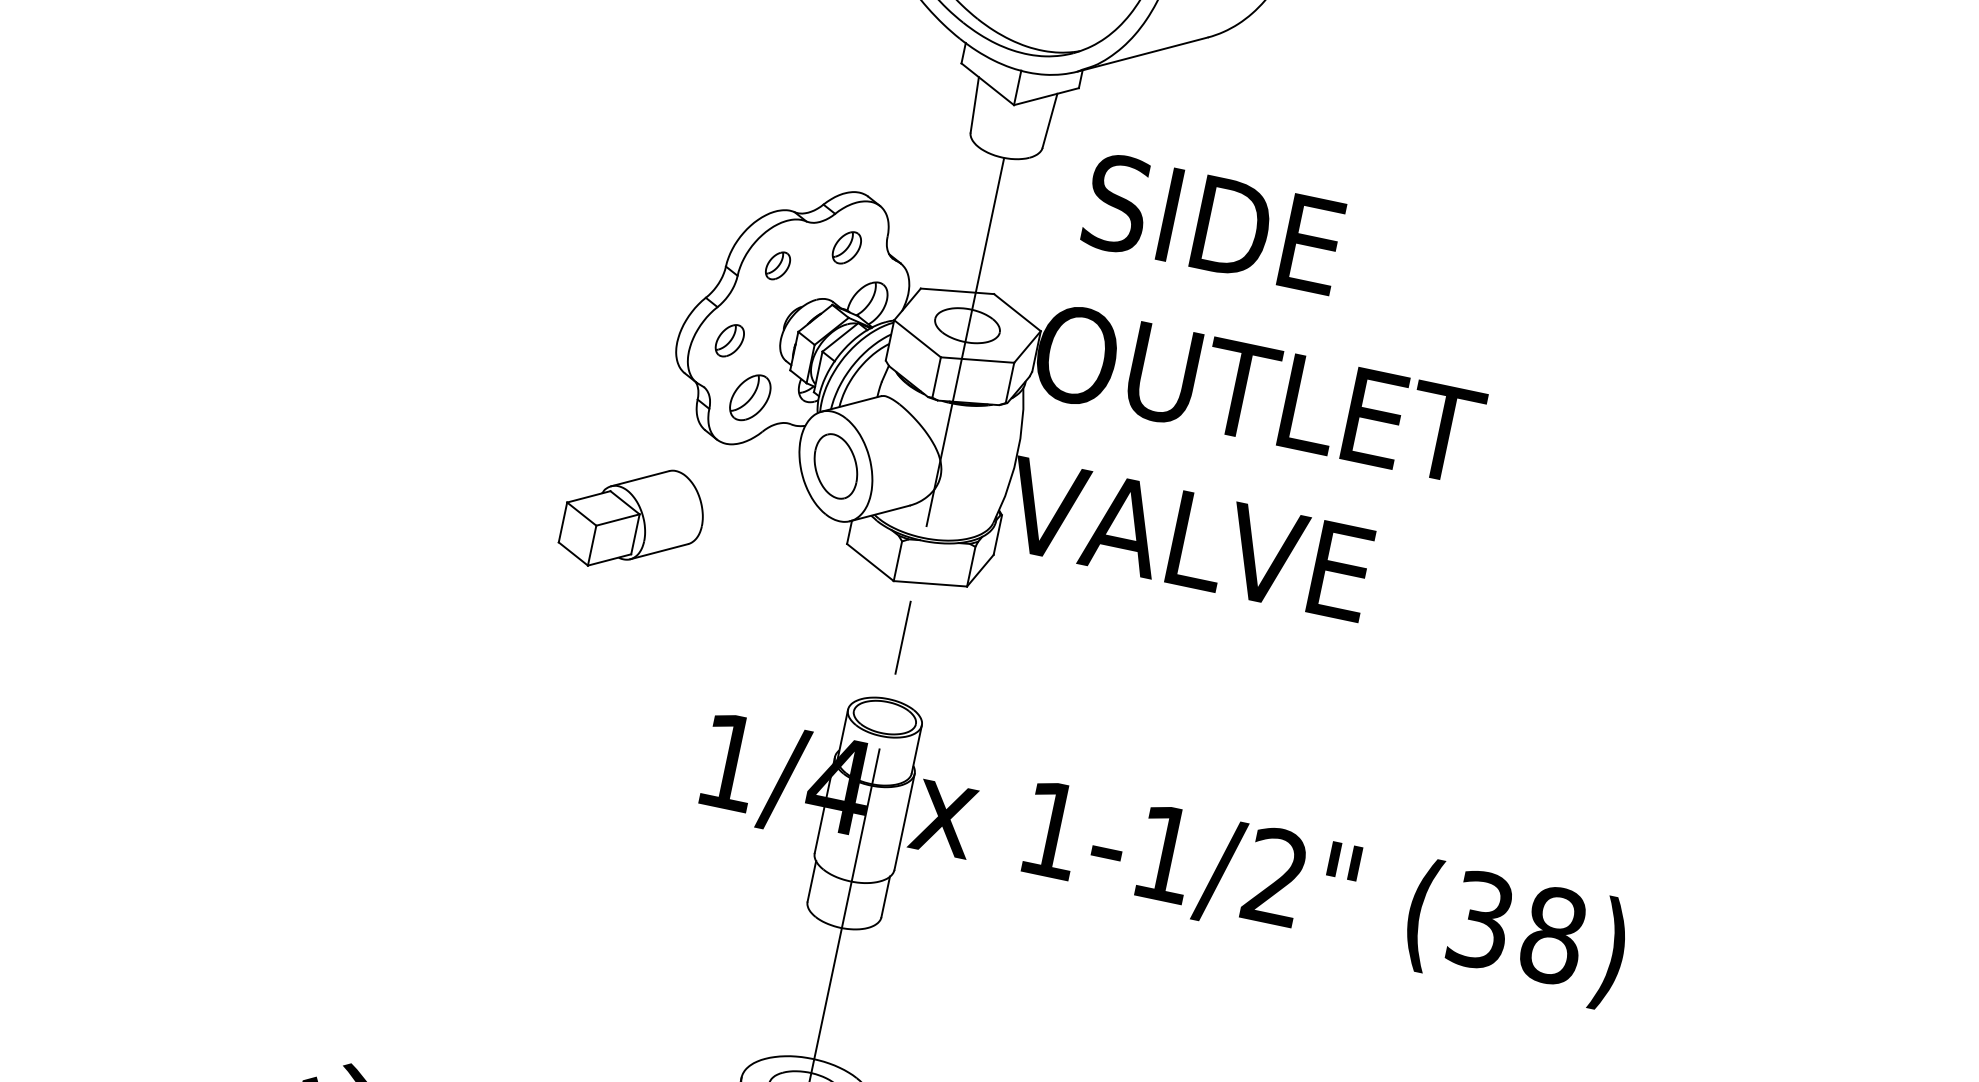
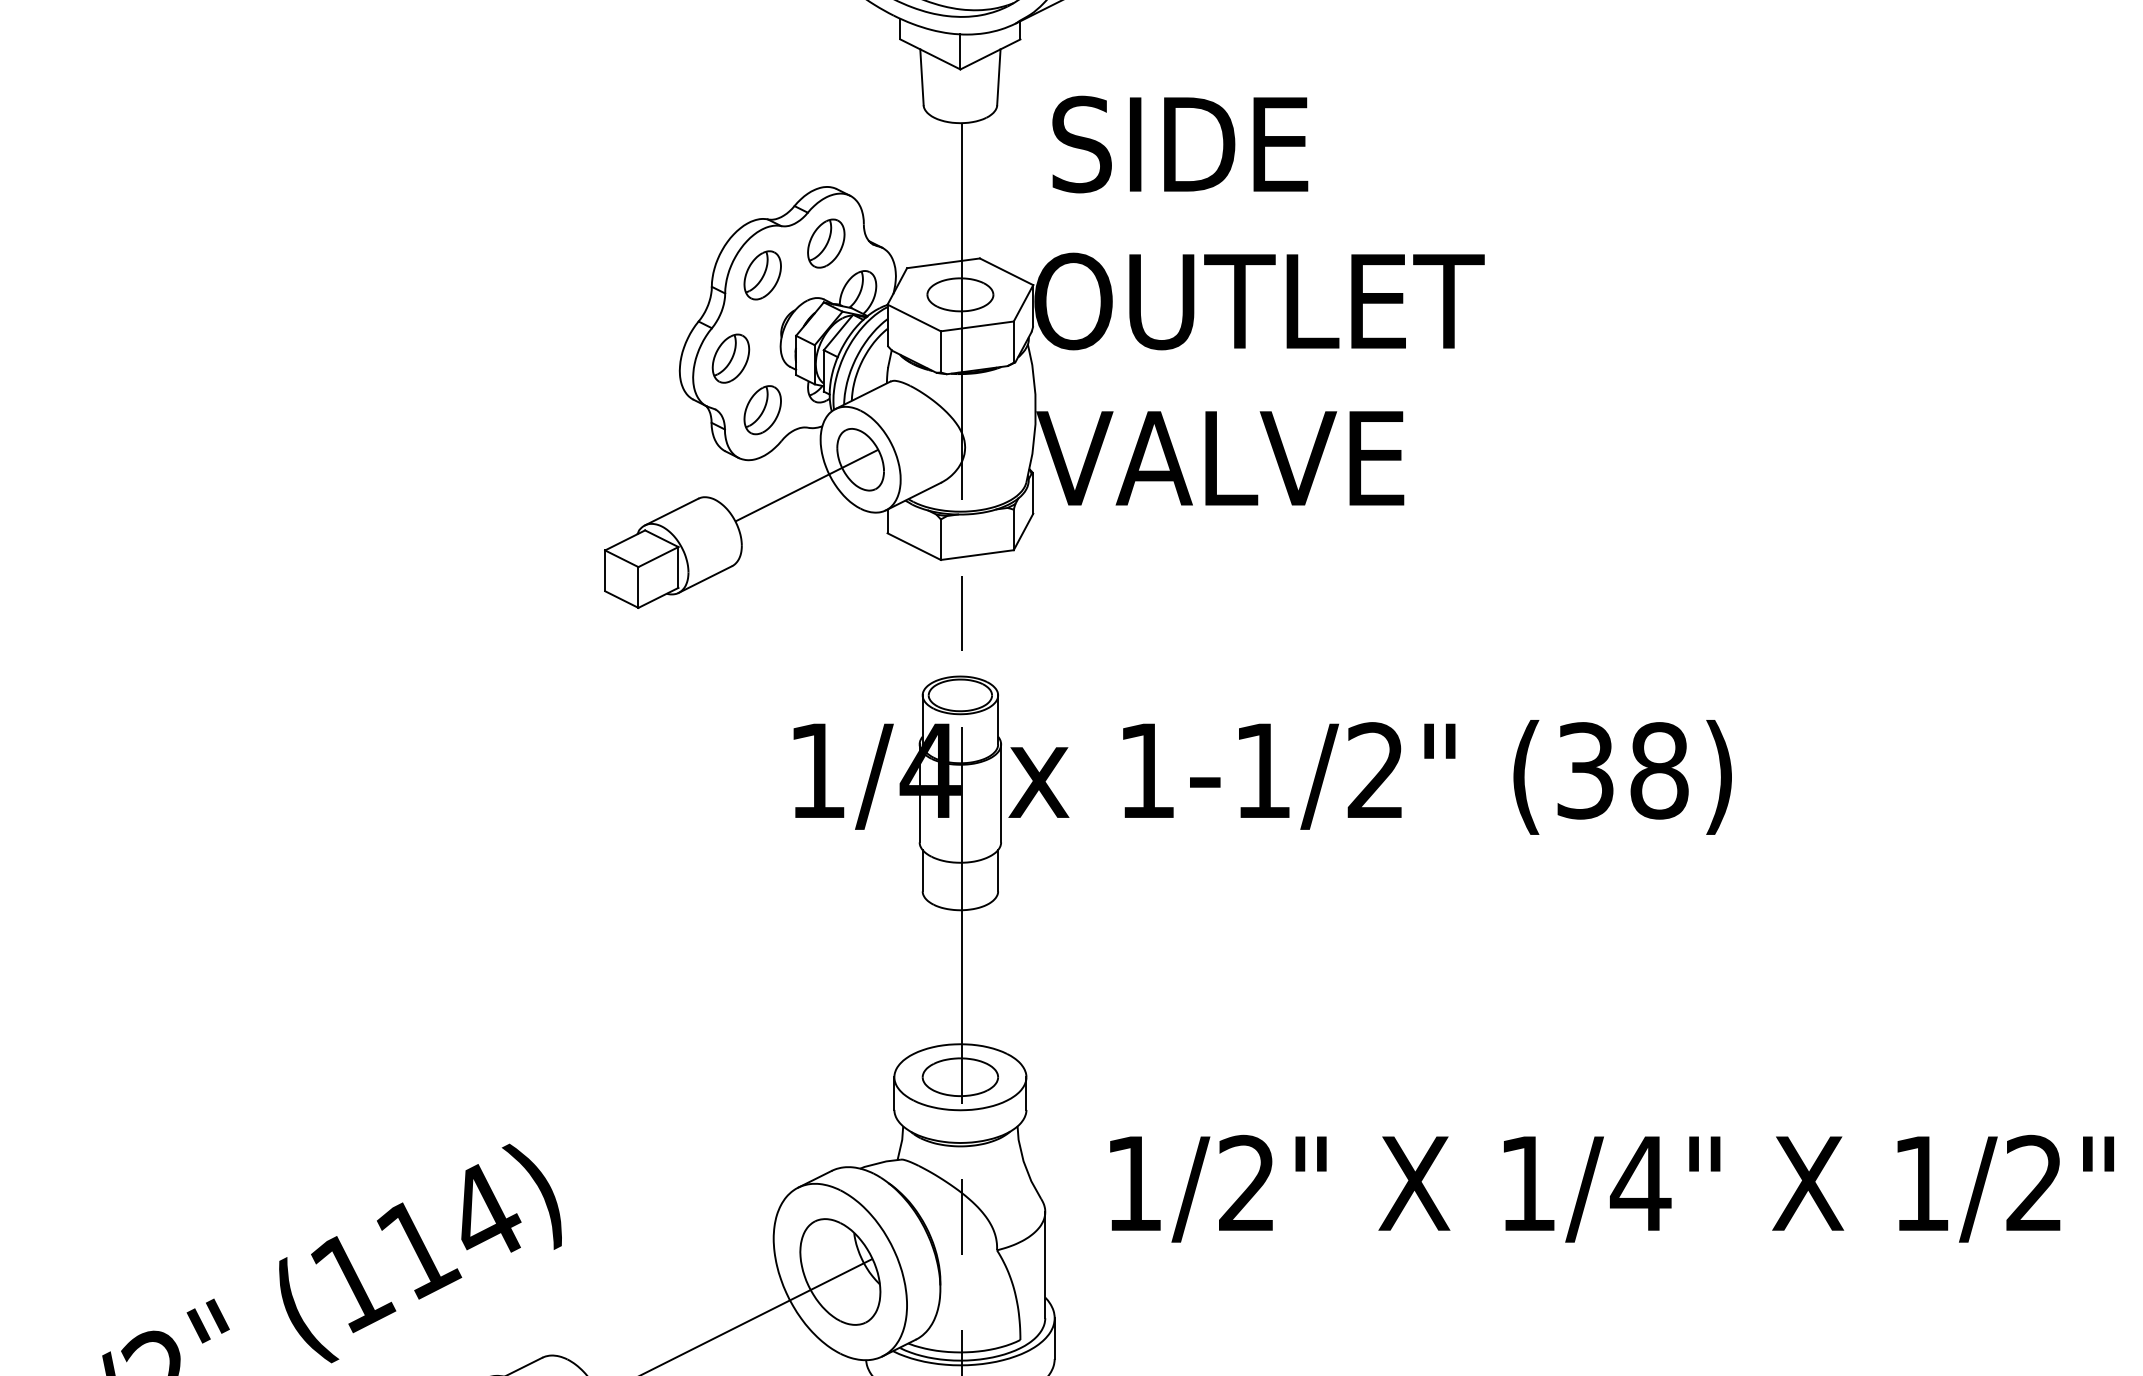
part: (847, 247) -> (826, 243), size x1.43
part: (777, 265) -> (762, 275), size x1.67
part: (729, 340) -> (730, 358), size x1.43
line: (777, 480) -> (806, 485), added

